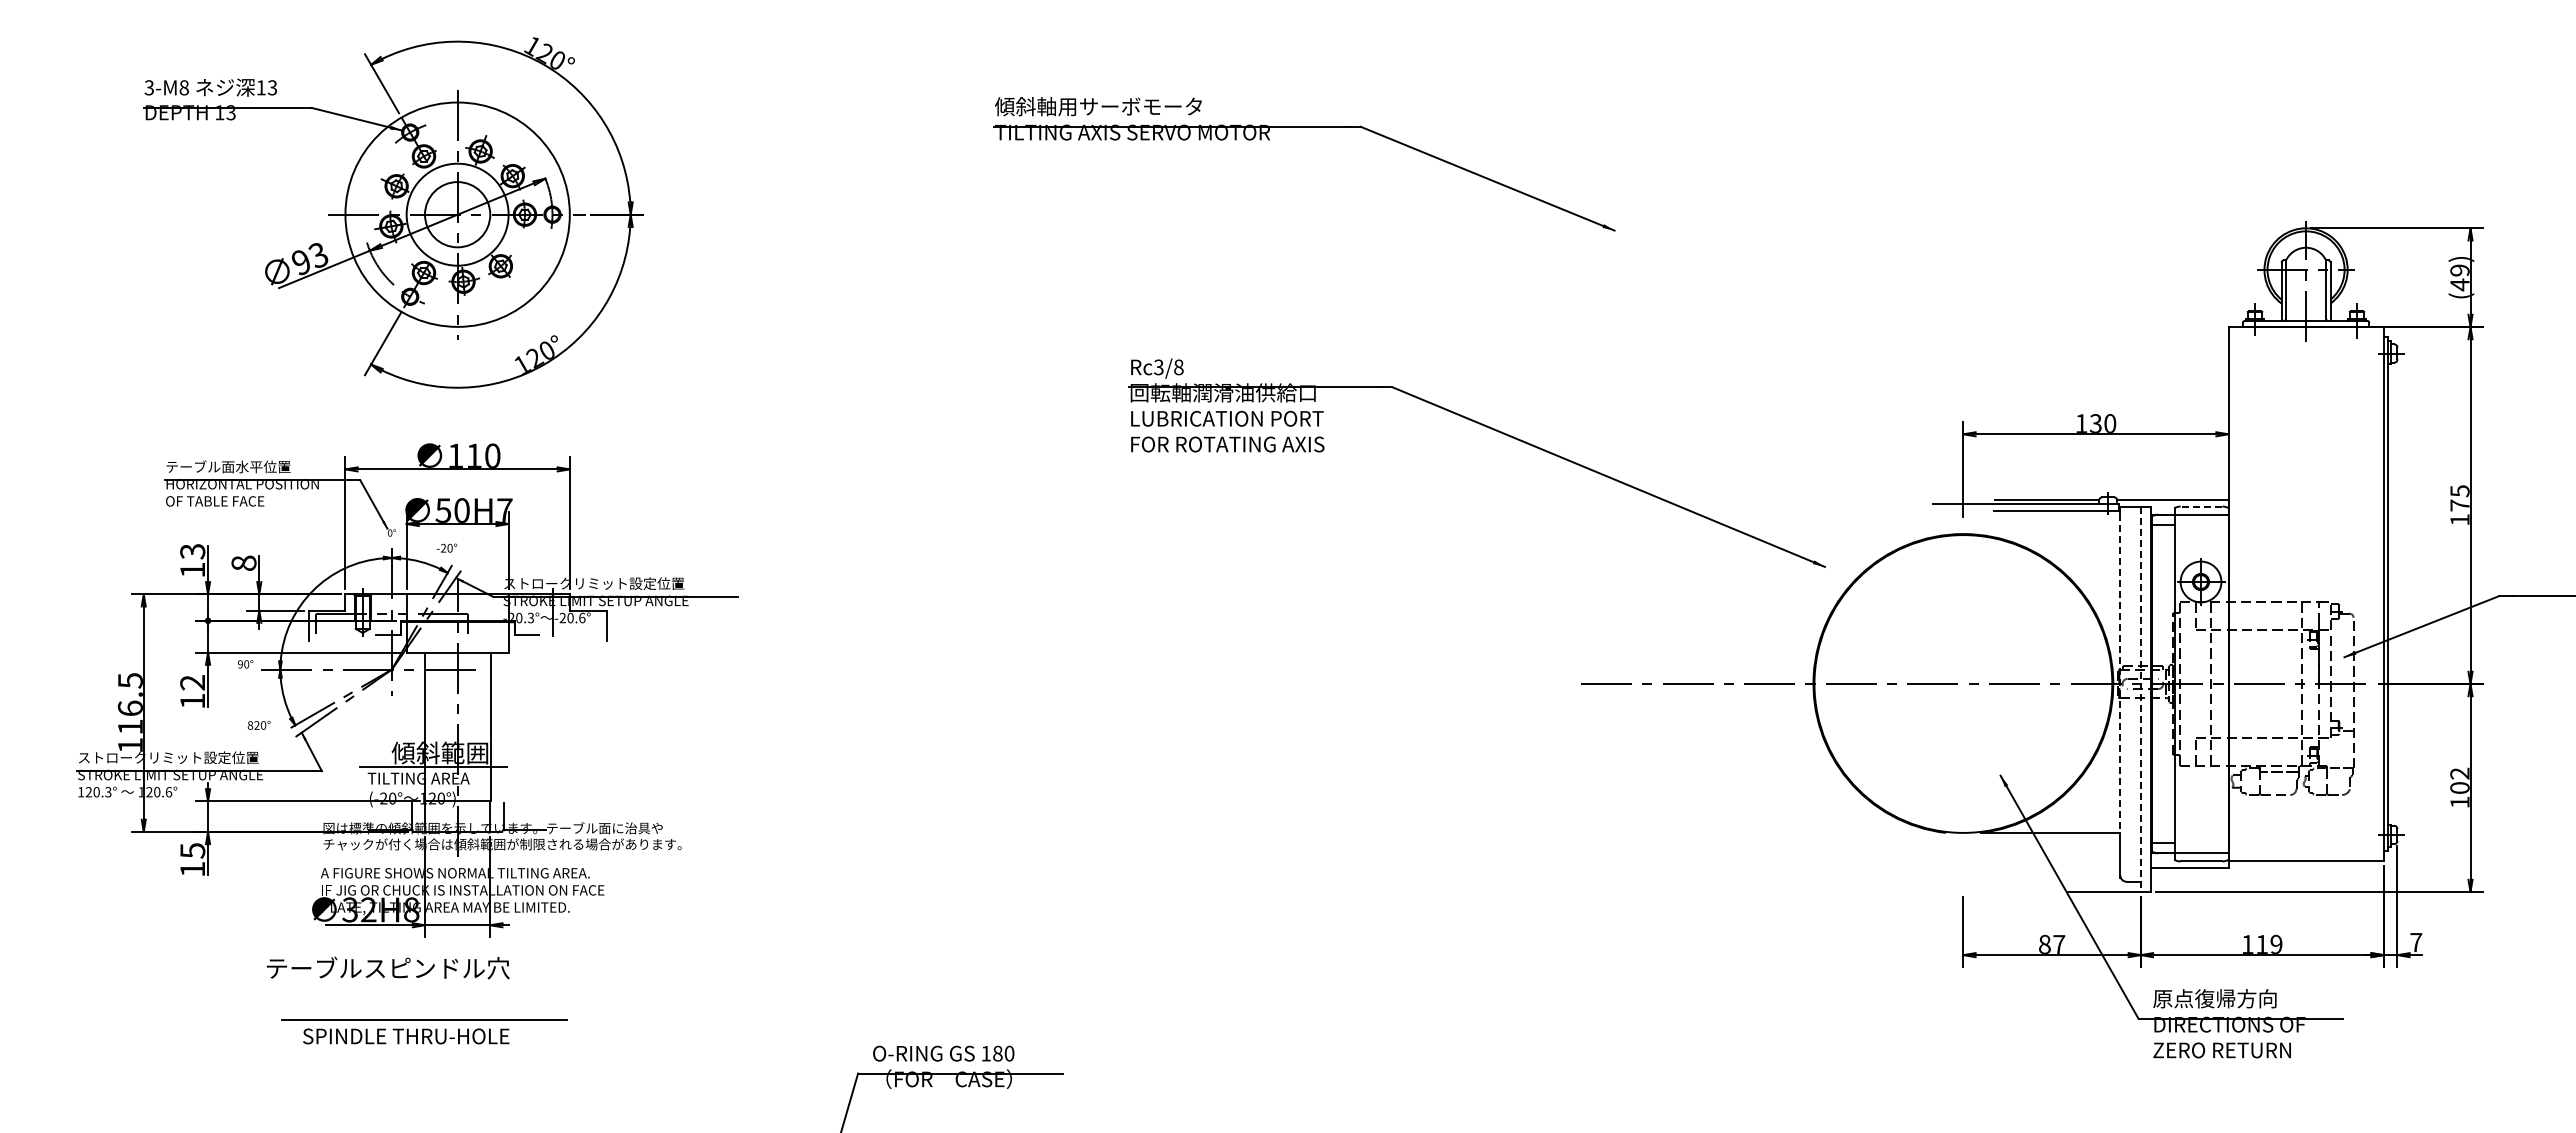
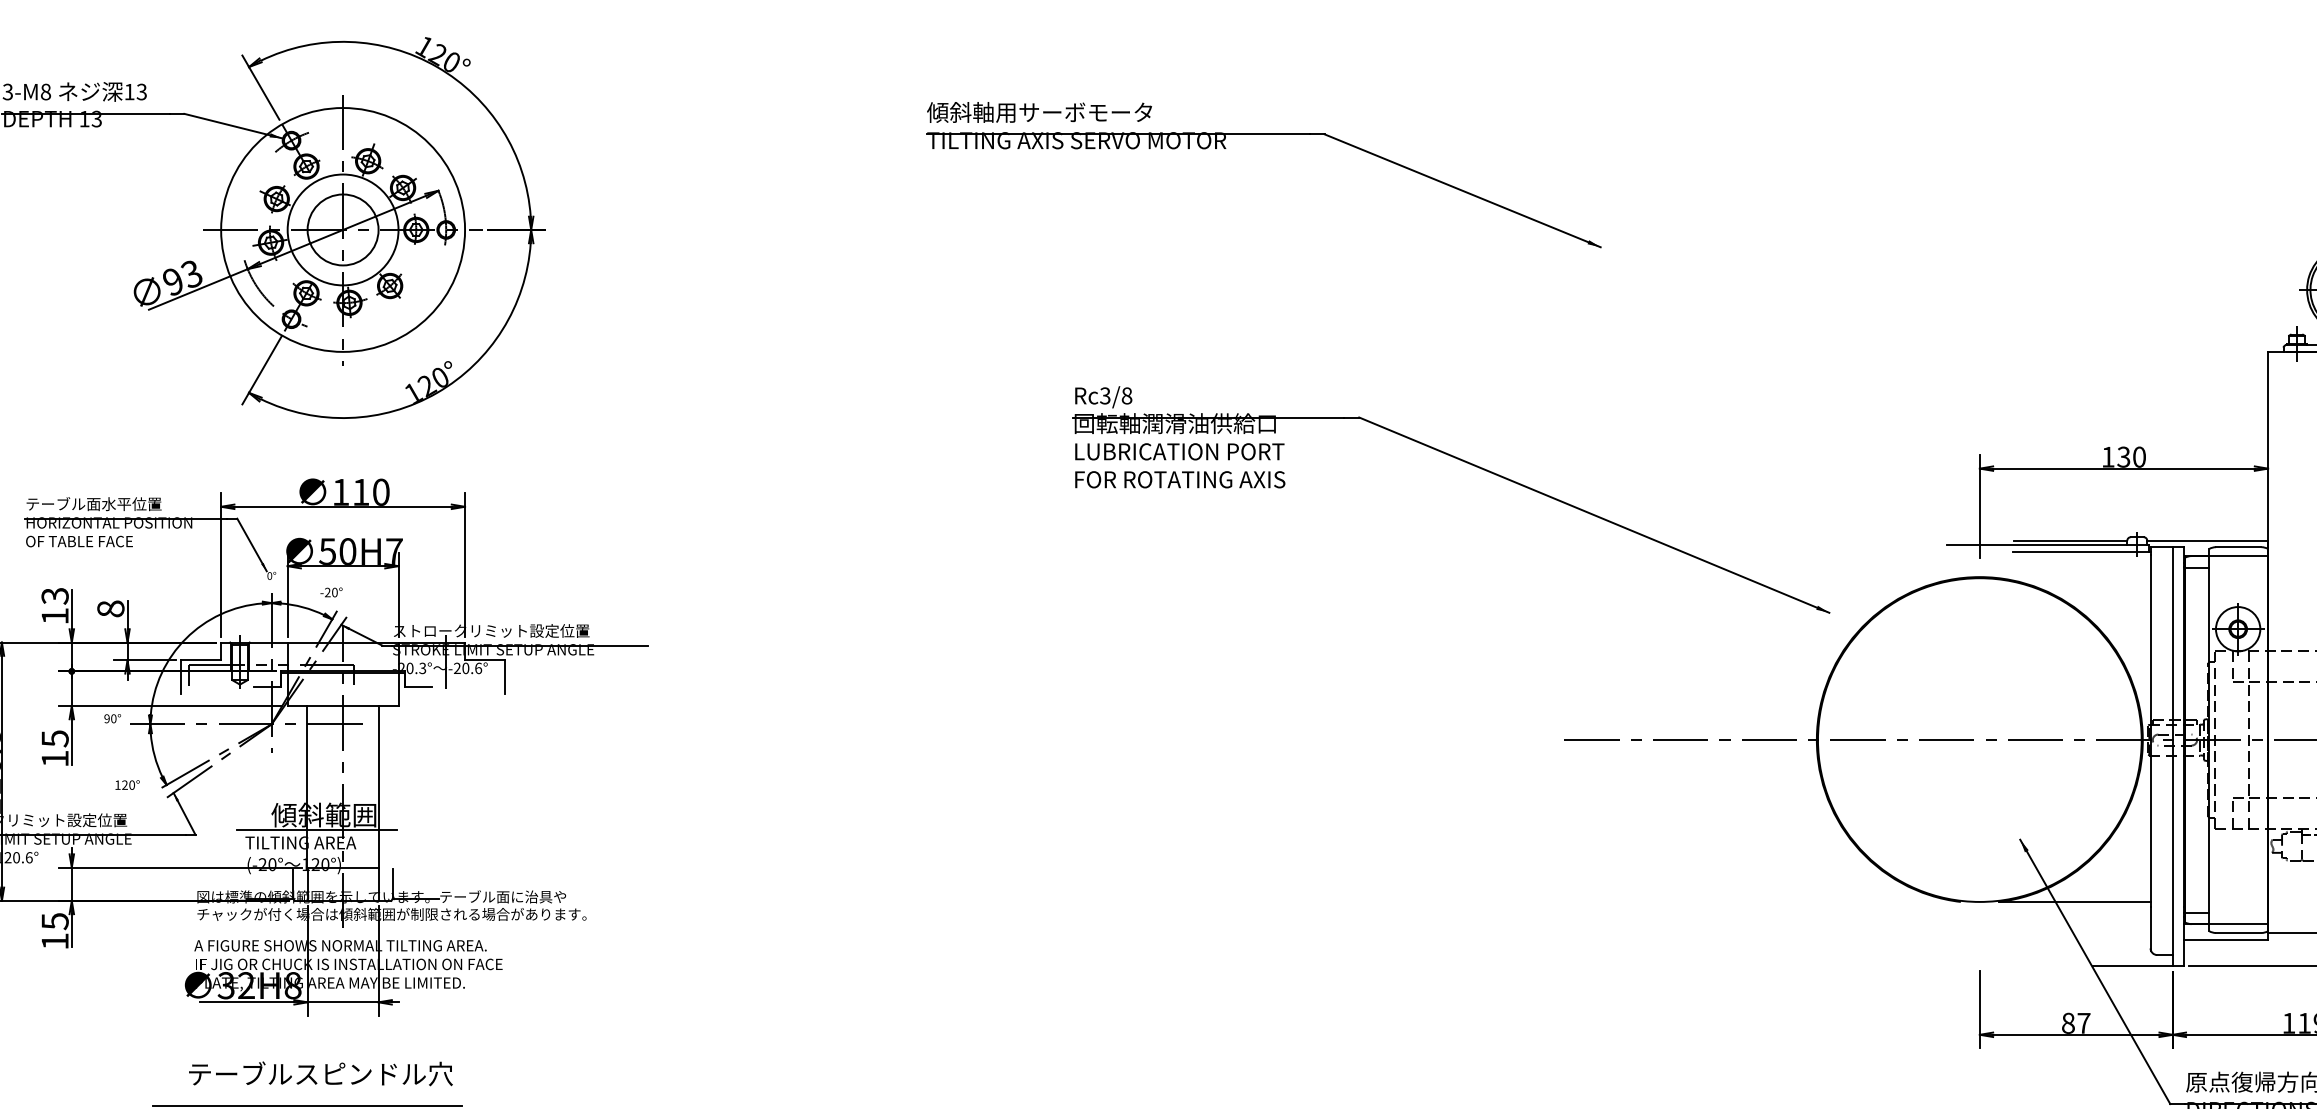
line: (2201, 506) -> (2238, 547), dashed -> solid
line: (2120, 675) -> (2150, 730), dashed -> solid
text: (192, 682) -> (54, 738), 12 -> 15
line: (2140, 699) -> (2172, 756), dashed -> solid
text: (250, 725) -> (117, 785), 820° -> 120°
text: (387, 967) -> (320, 1073), moved

